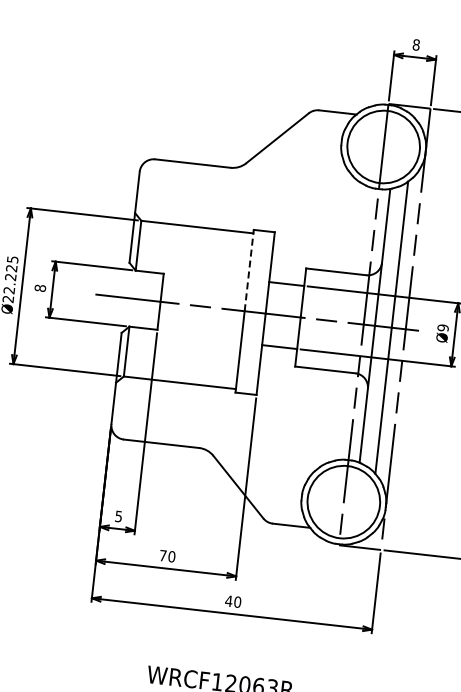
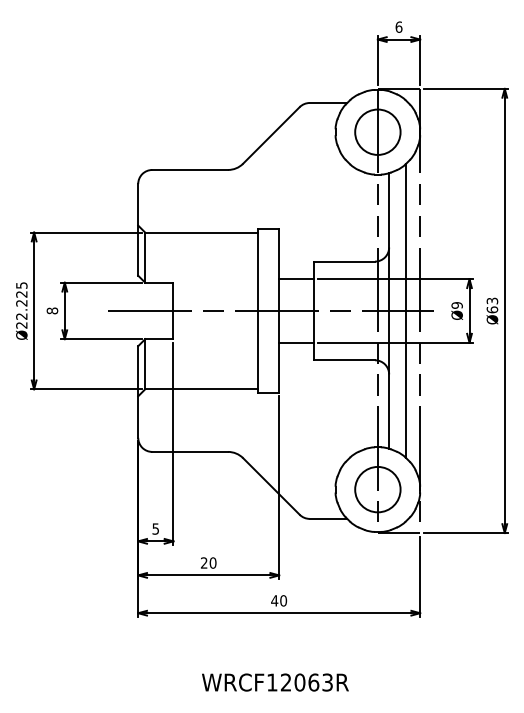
text: (415, 44) -> (398, 26), 8 -> 6
circle: (383, 146) -> (377, 131), size x0.62
line: (249, 271) -> (258, 270), dashed -> solid
circle: (343, 501) -> (377, 489), size x0.62
text: (163, 555) -> (204, 562), 70 -> 20

